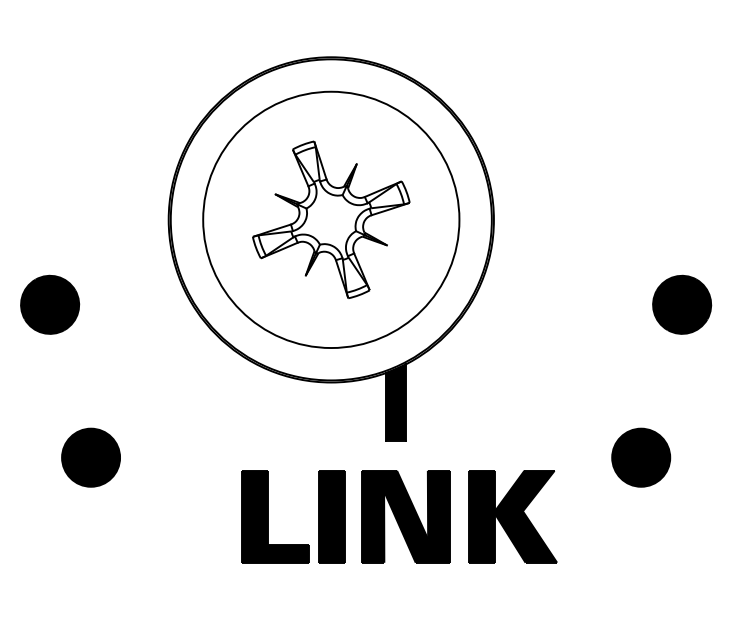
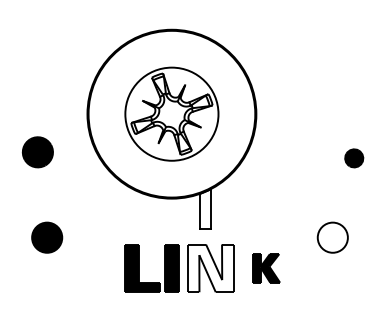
circle: (330, 218) -> (171, 113), size x0.7
part: (49, 305) -> (37, 152), moved
part: (682, 305) -> (354, 158), size x0.6
fill: (395, 401) -> (205, 208), removed
fill: (640, 457) -> (332, 237), removed
fill: (405, 517) -> (210, 268), removed
part: (513, 517) -> (266, 268), size x0.6

